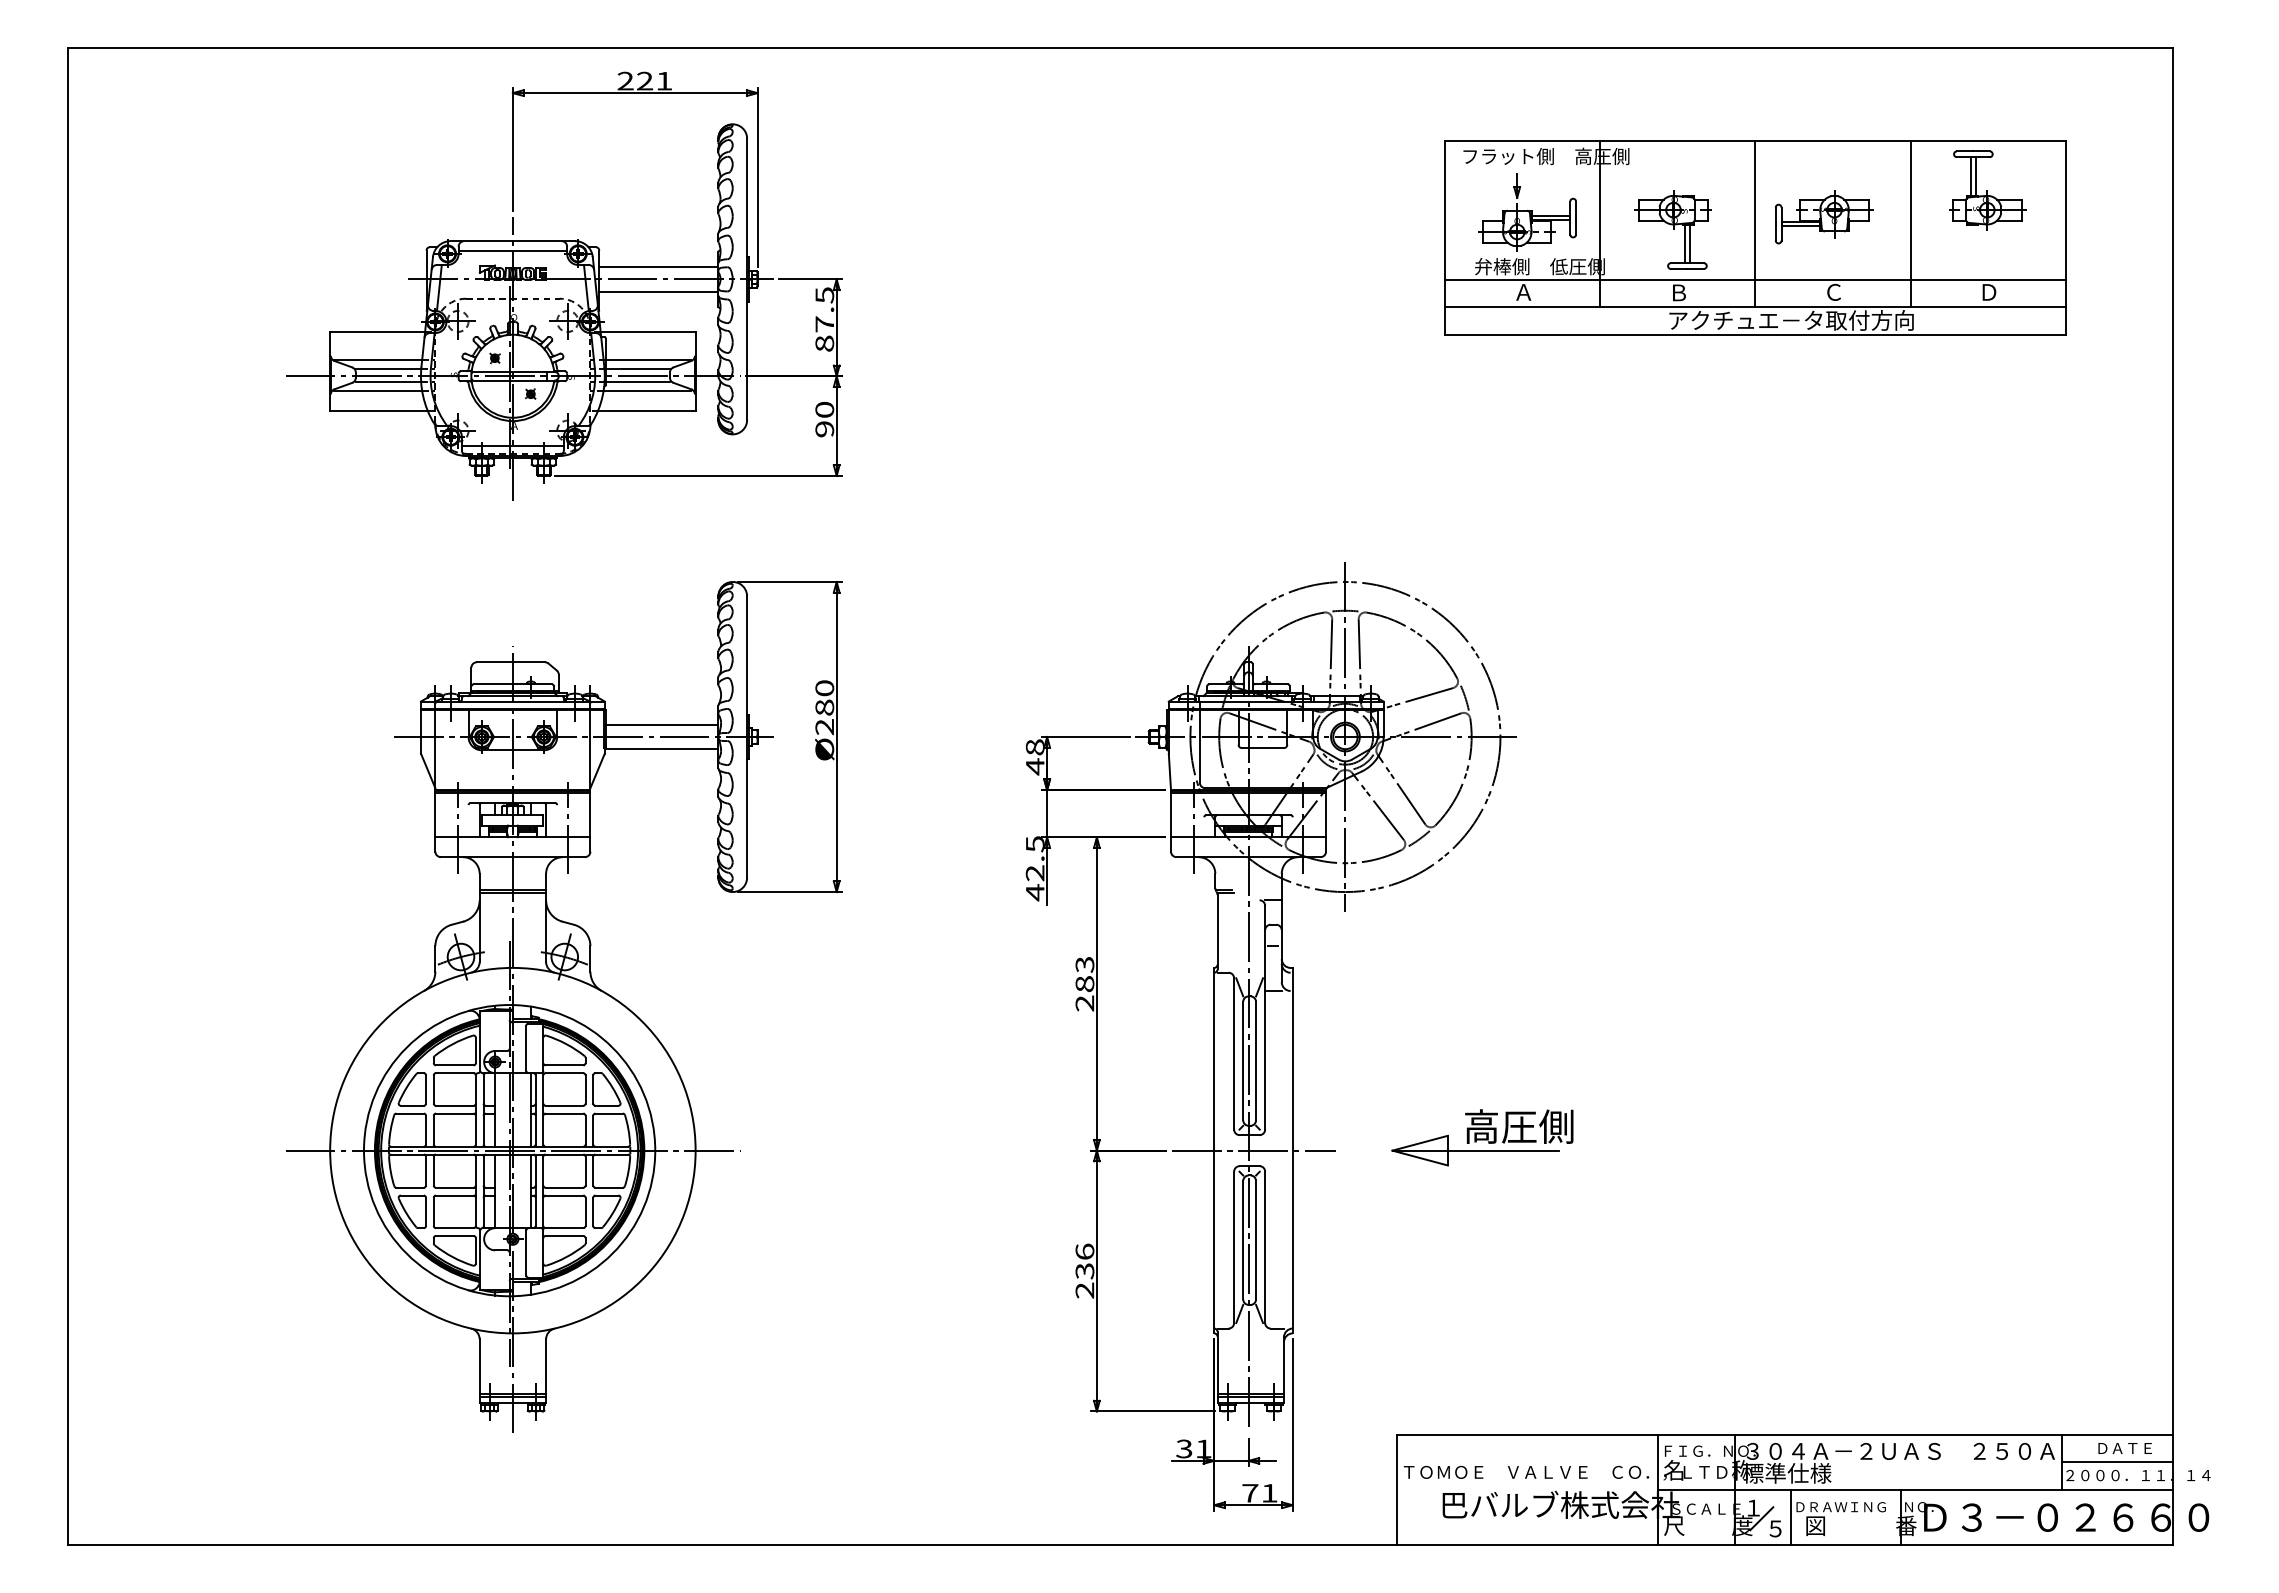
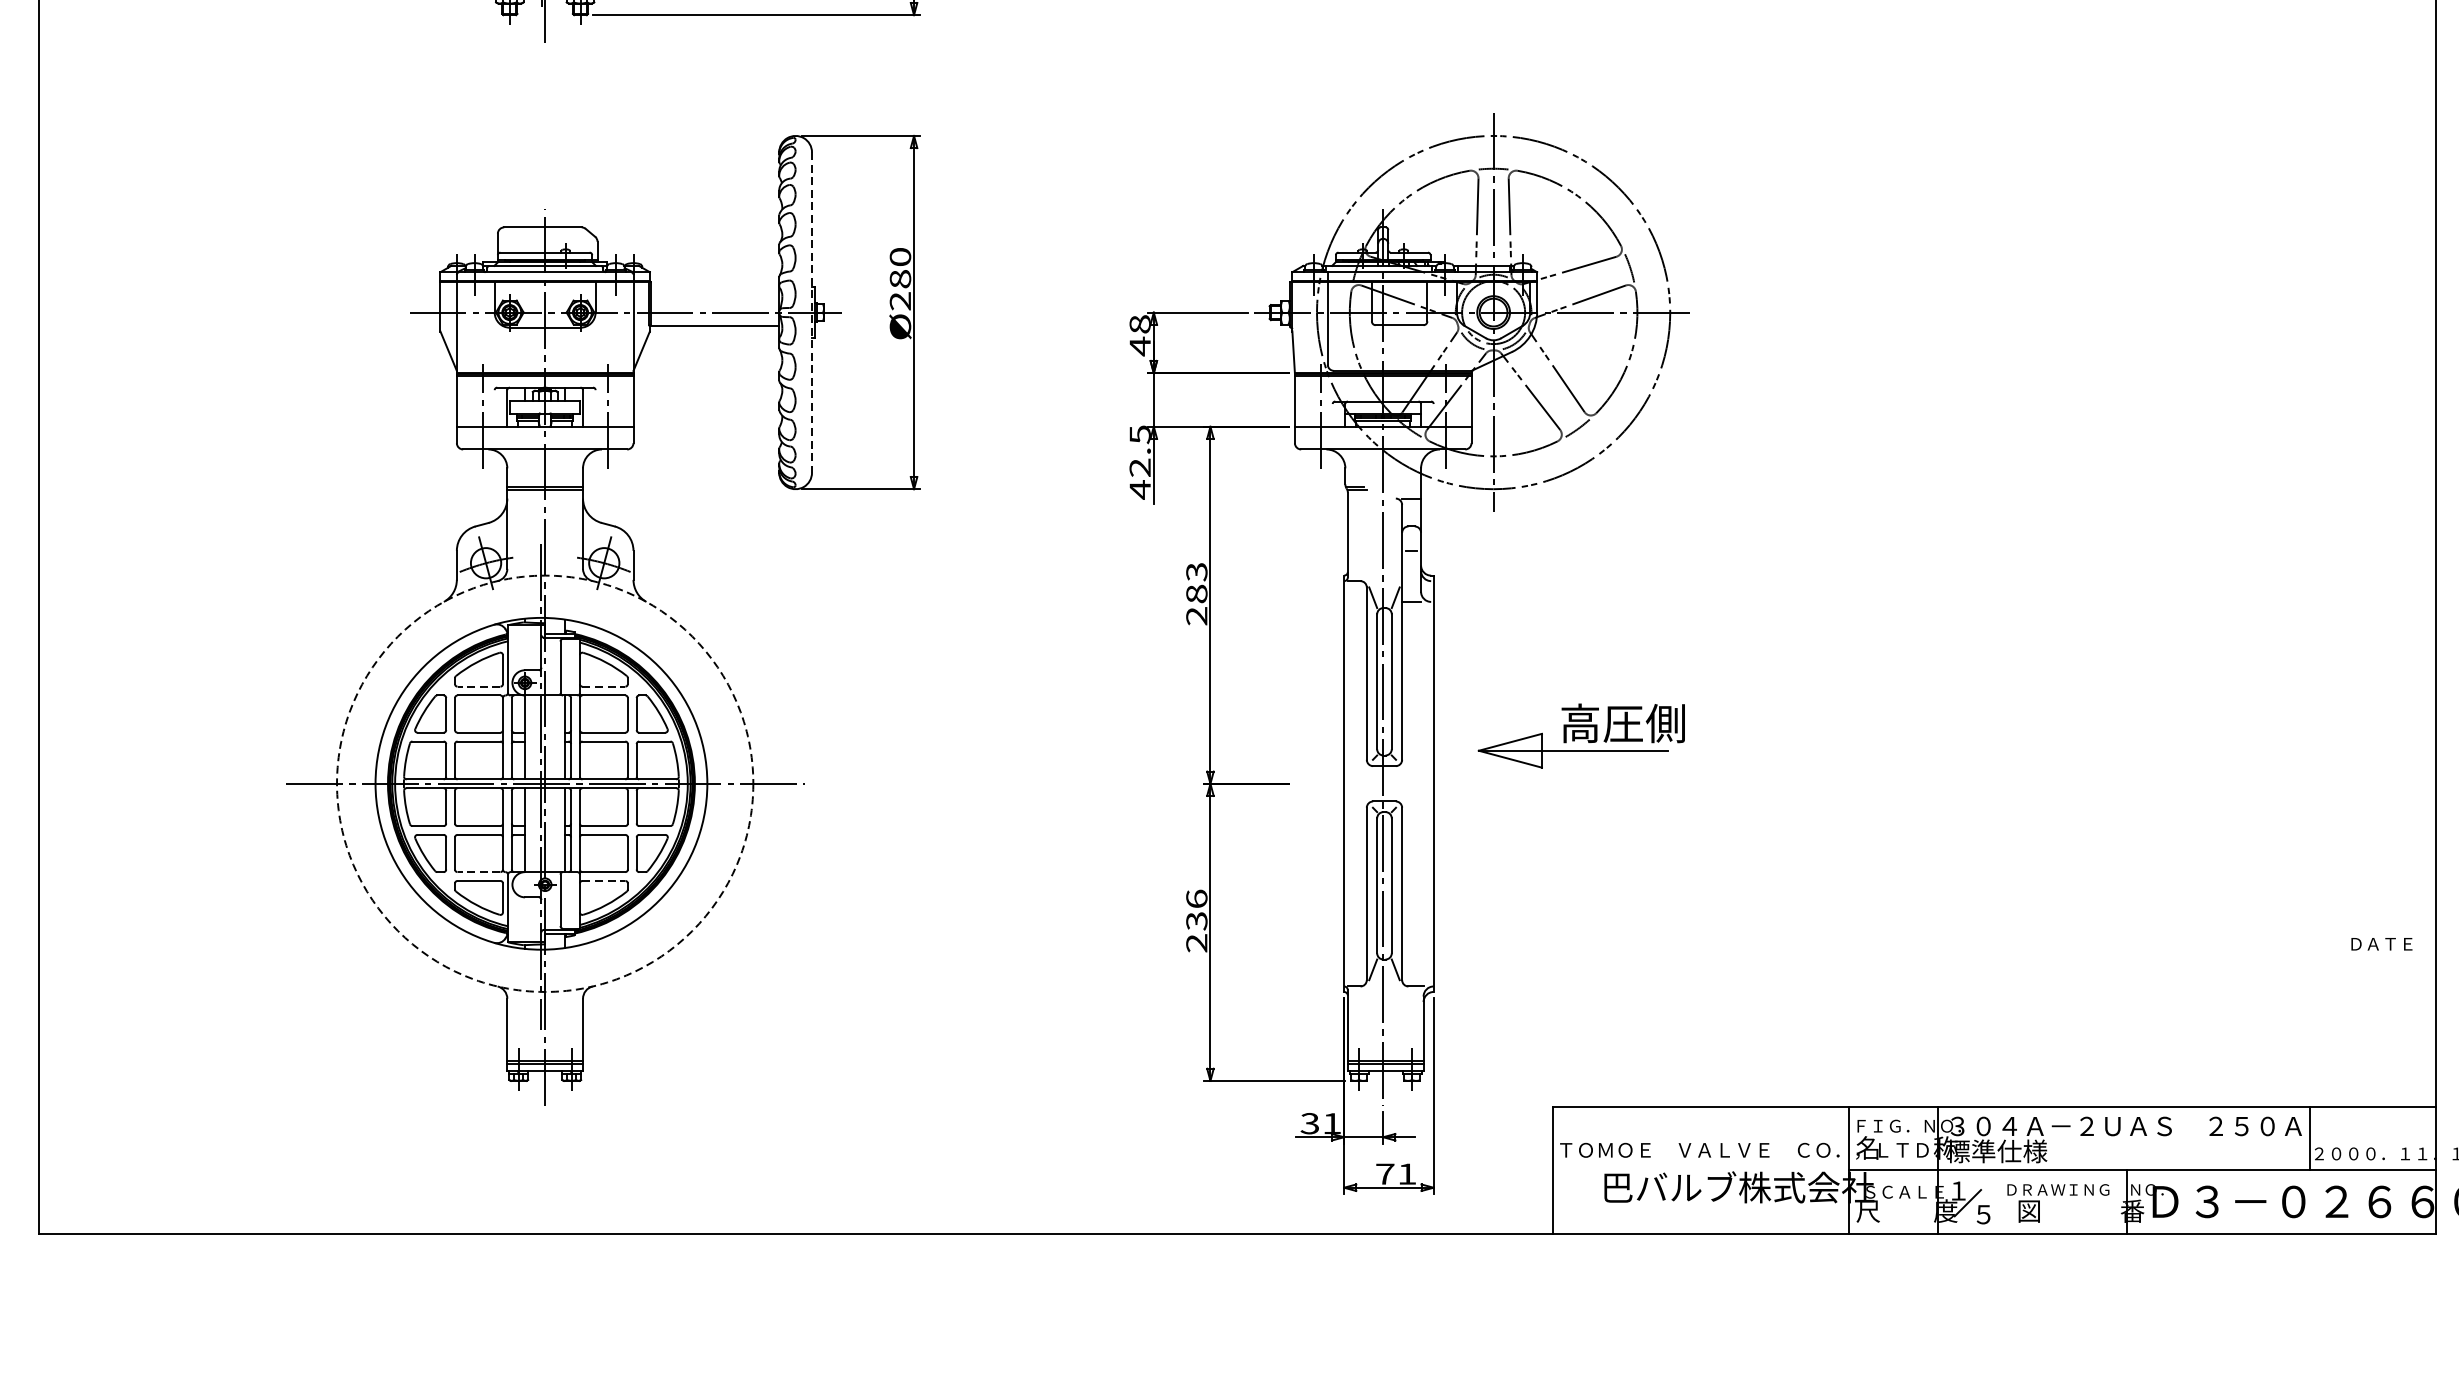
line: (661, 724) -> (714, 298), removed
line: (747, 737) -> (812, 313), solid -> dashed
line: (454, 1065) -> (478, 686), solid -> dashed
line: (564, 1065) -> (603, 686), solid -> dashed
part: (1482, 1137) -> (1581, 735), moved
circle: (512, 1150) -> (544, 783), solid -> dashed
line: (1253, 1150) -> (1388, 783), removed
line: (454, 1228) -> (478, 872), solid -> dashed
line: (564, 1235) -> (603, 880), solid -> dashed
text: (2124, 1448) -> (2381, 944), moved
line: (2116, 1462) -> (2372, 1139), removed
line: (1790, 1517) -> (2000, 1201), removed

